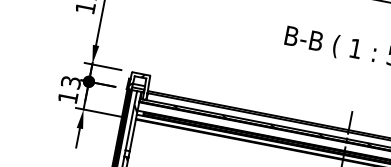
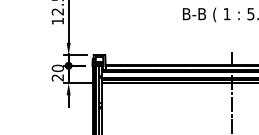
text: (69, 88) -> (57, 72), 13 -> 20

